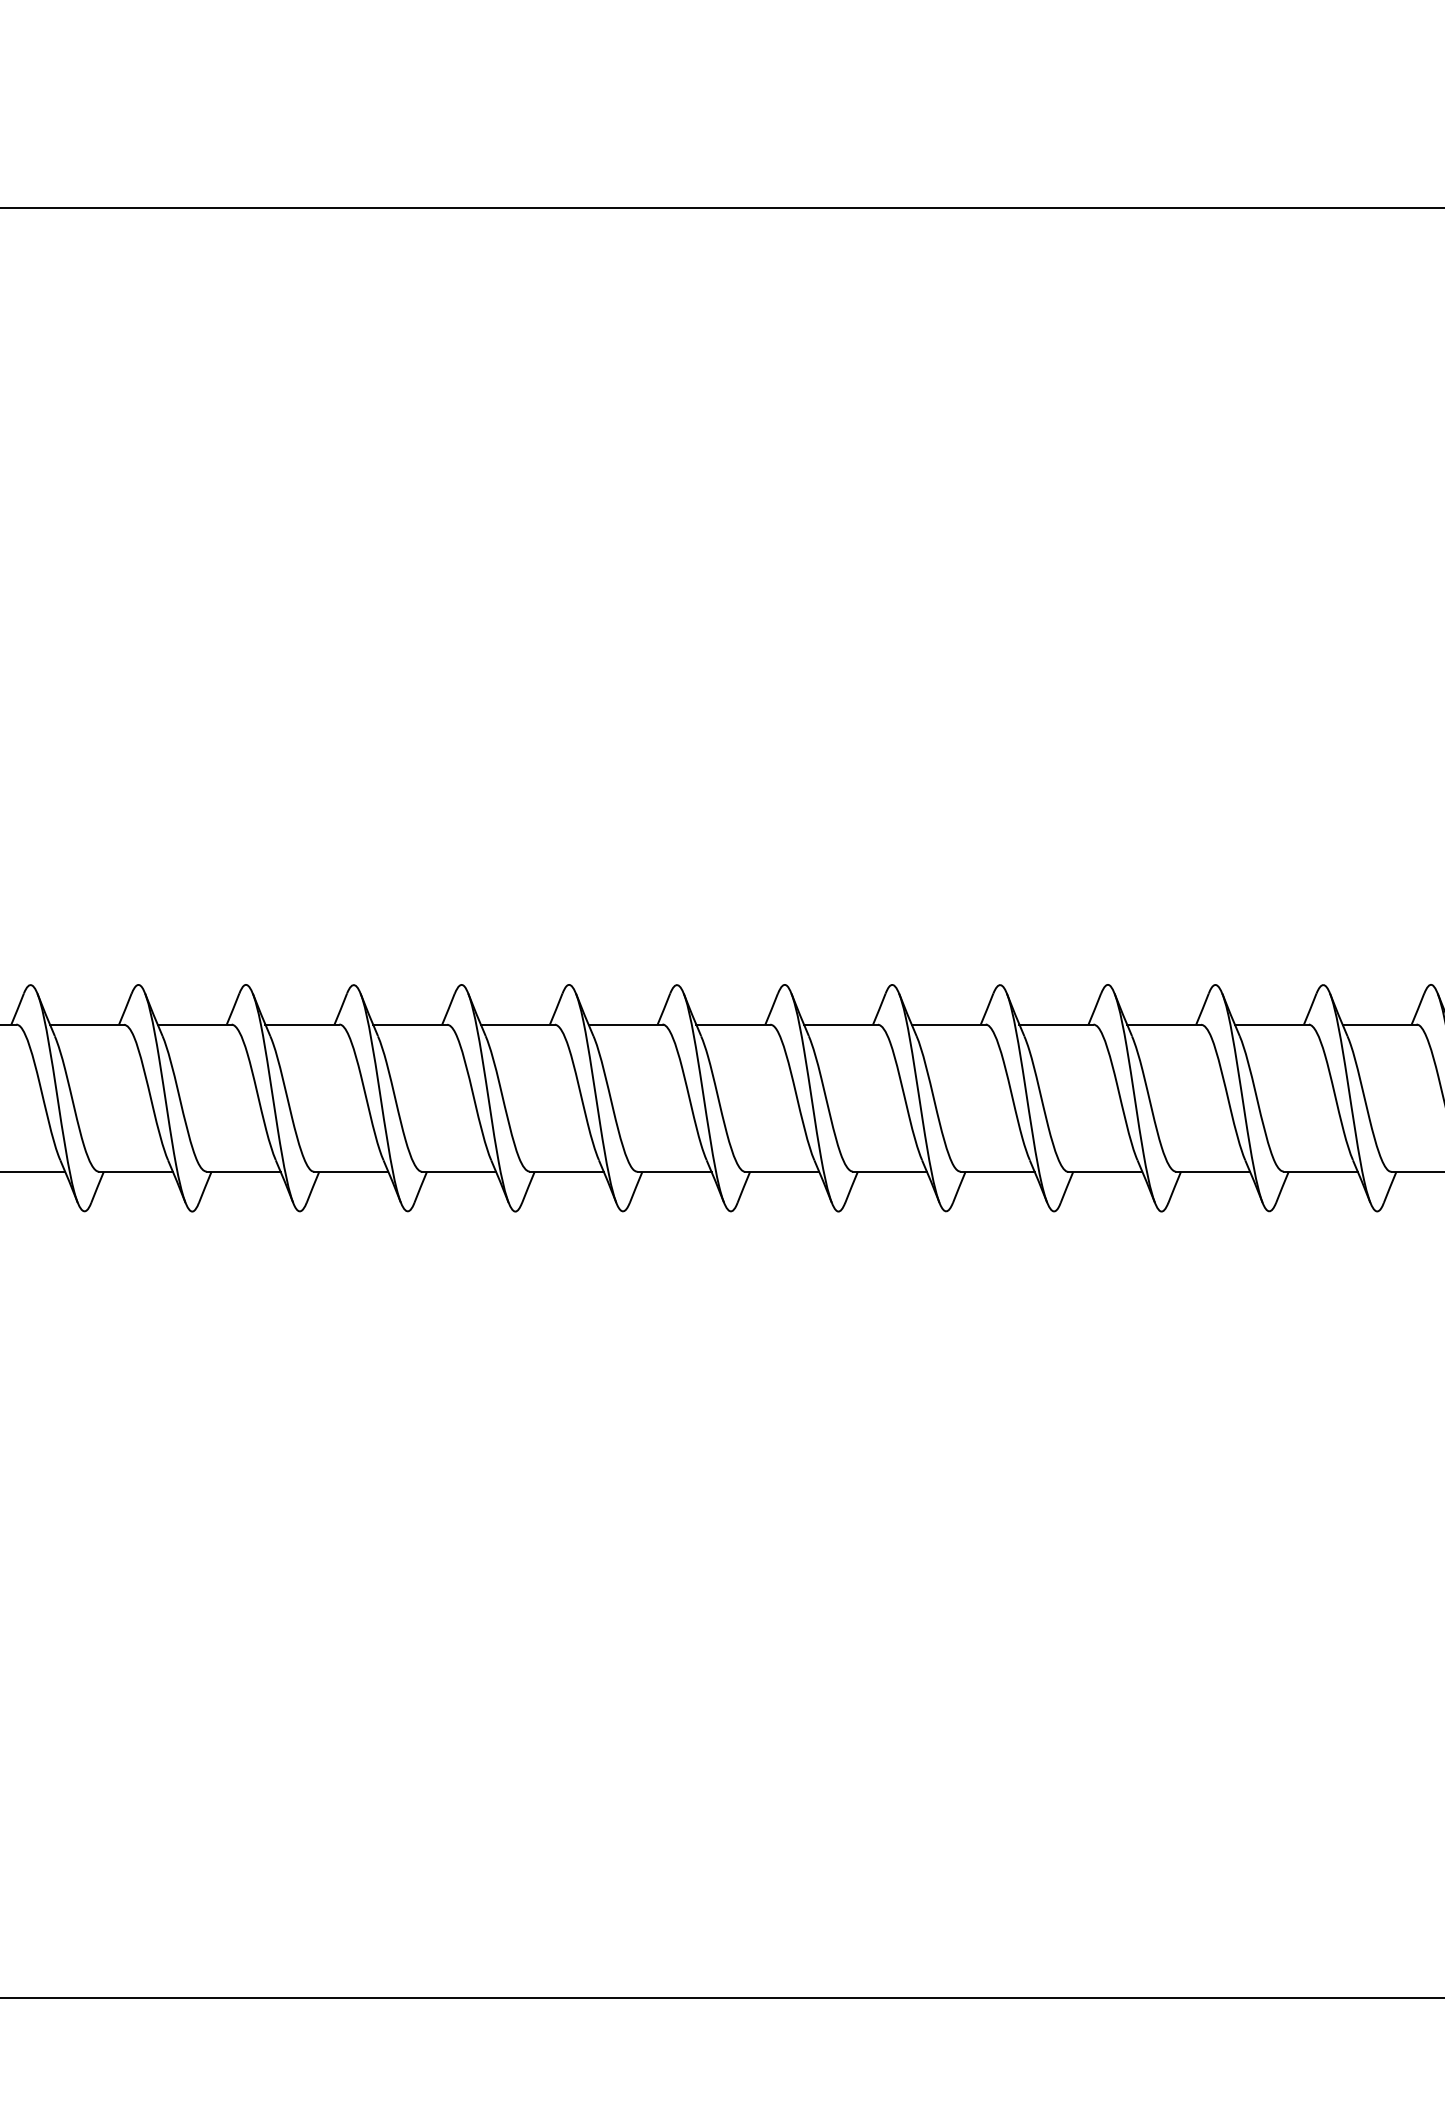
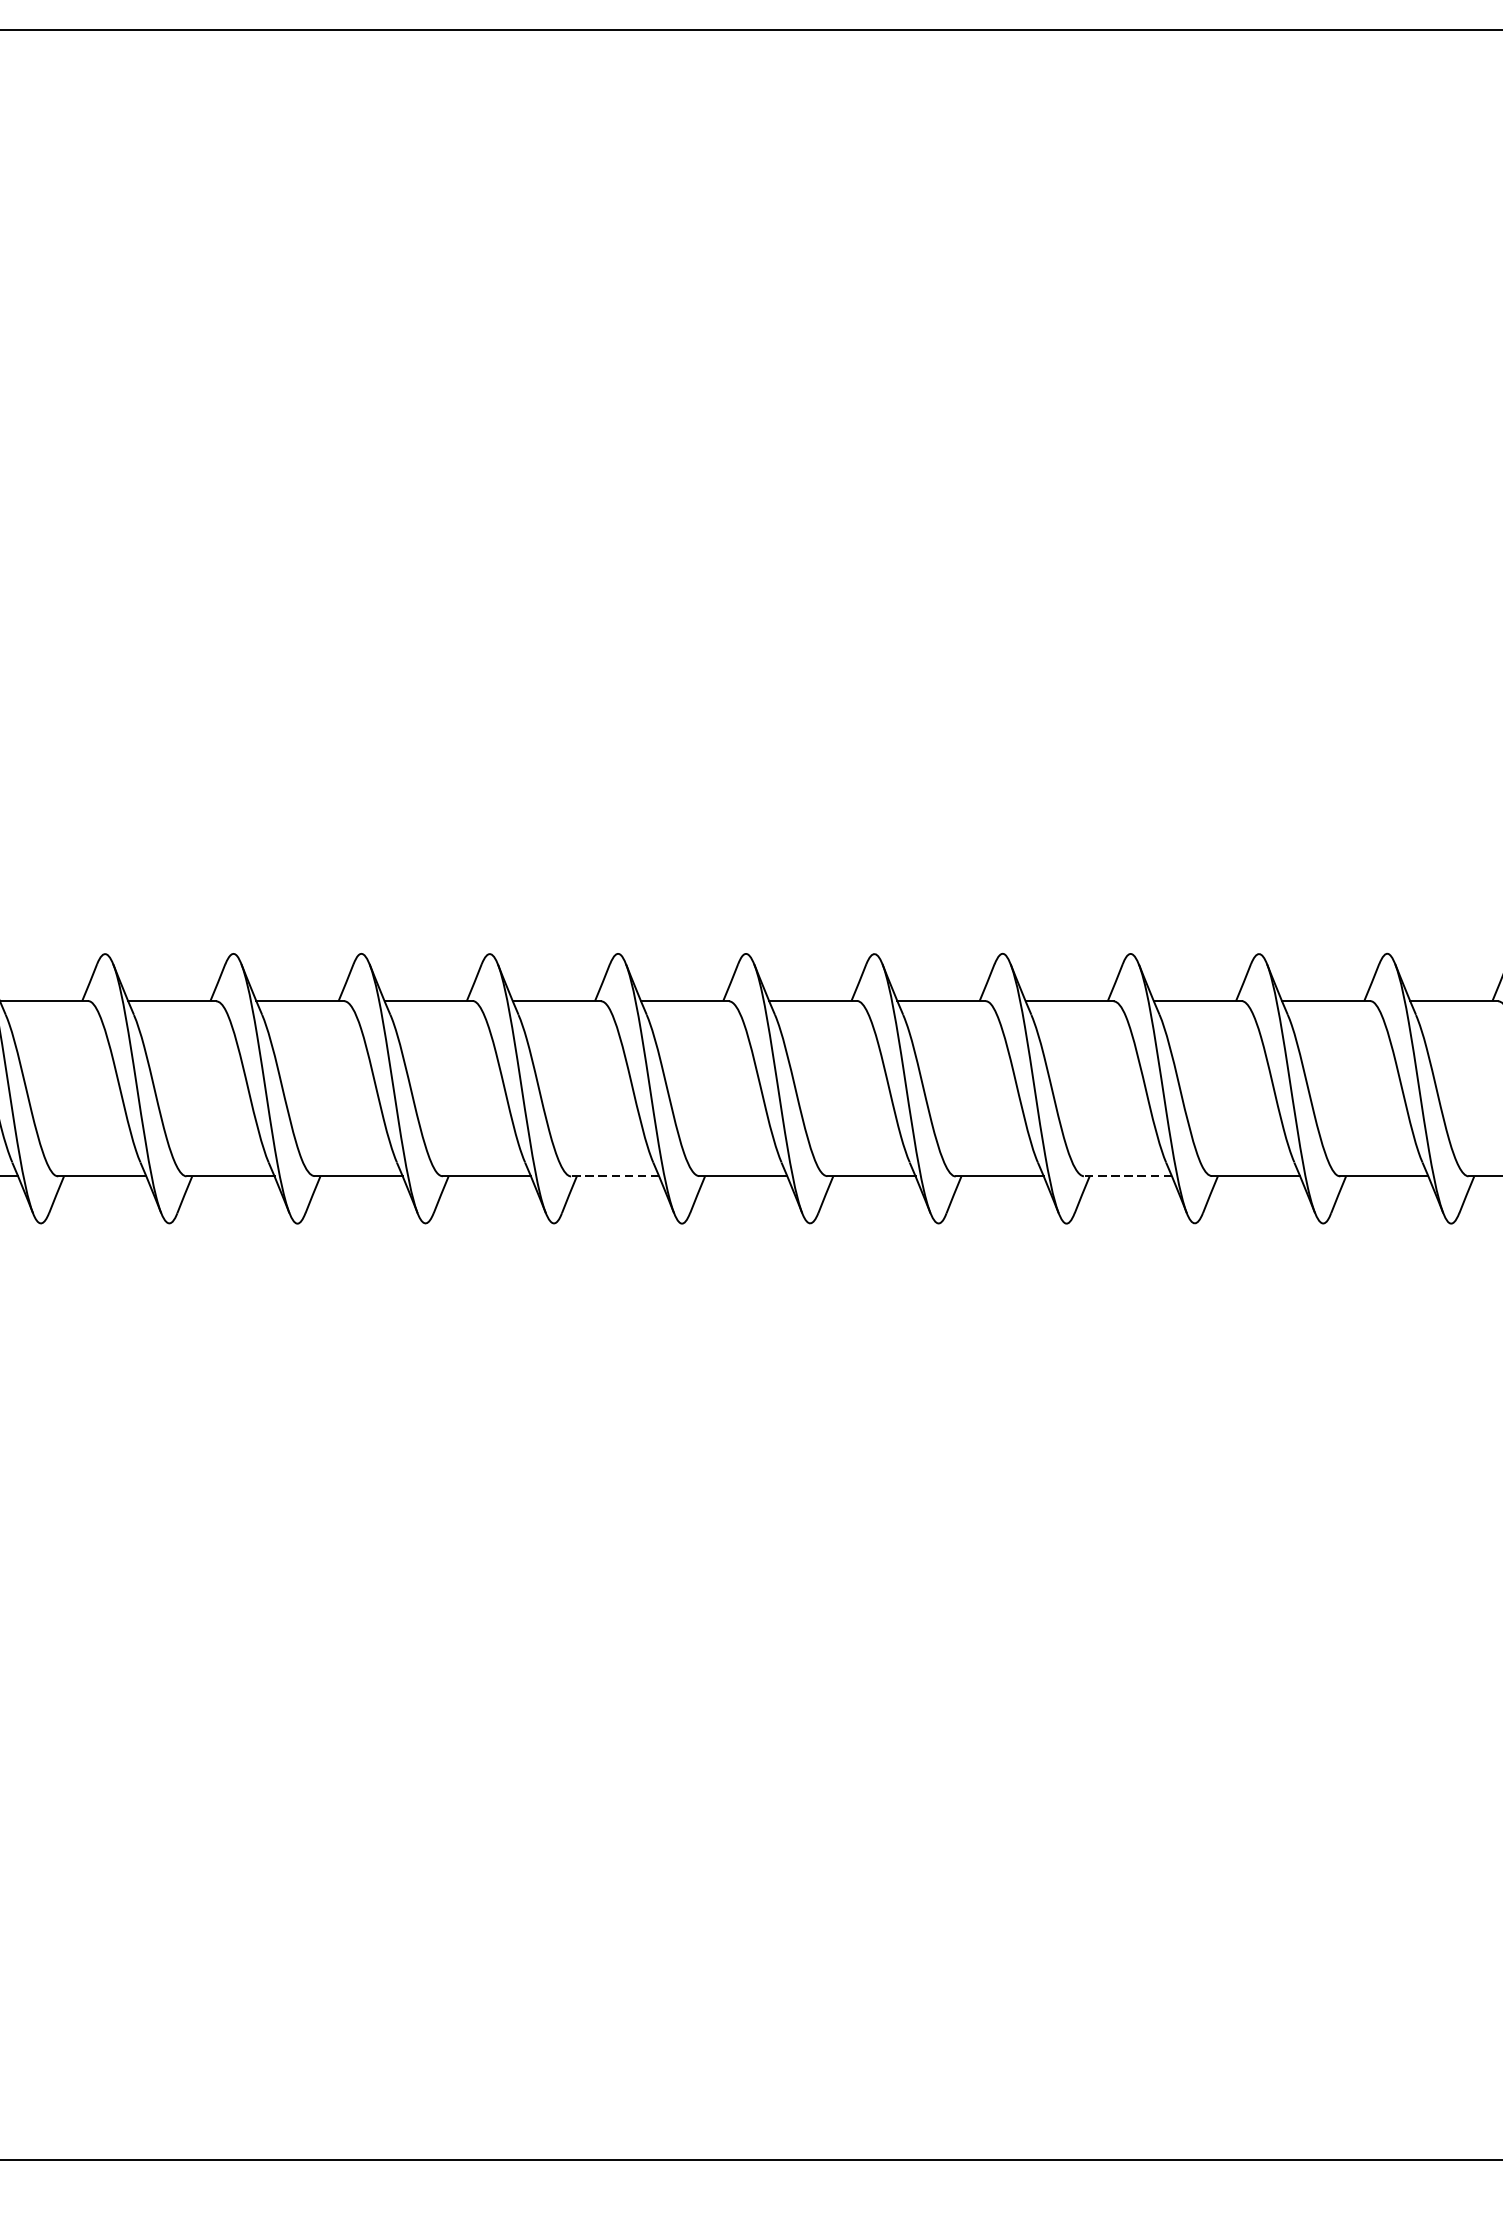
line: (782, 1171) -> (615, 1175), solid -> dashed
line: (1213, 1171) -> (1128, 1175), solid -> dashed

